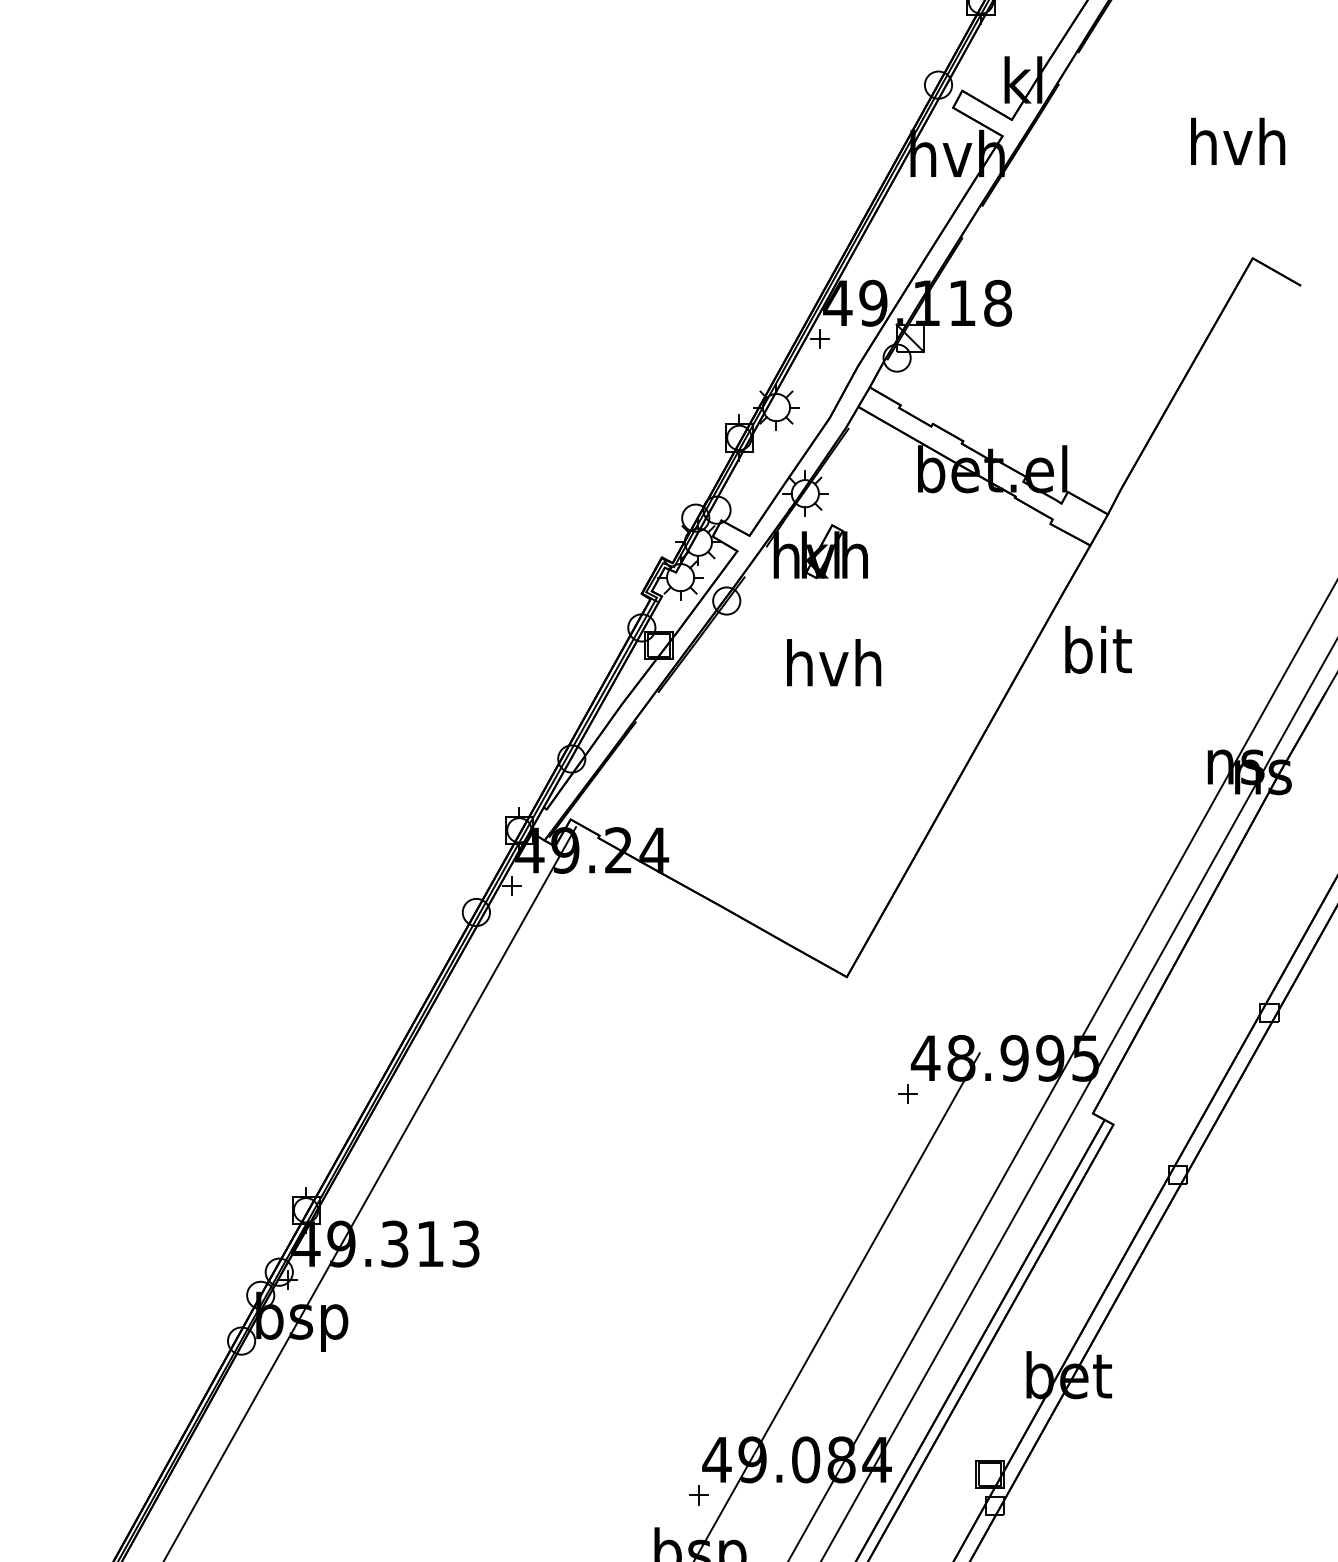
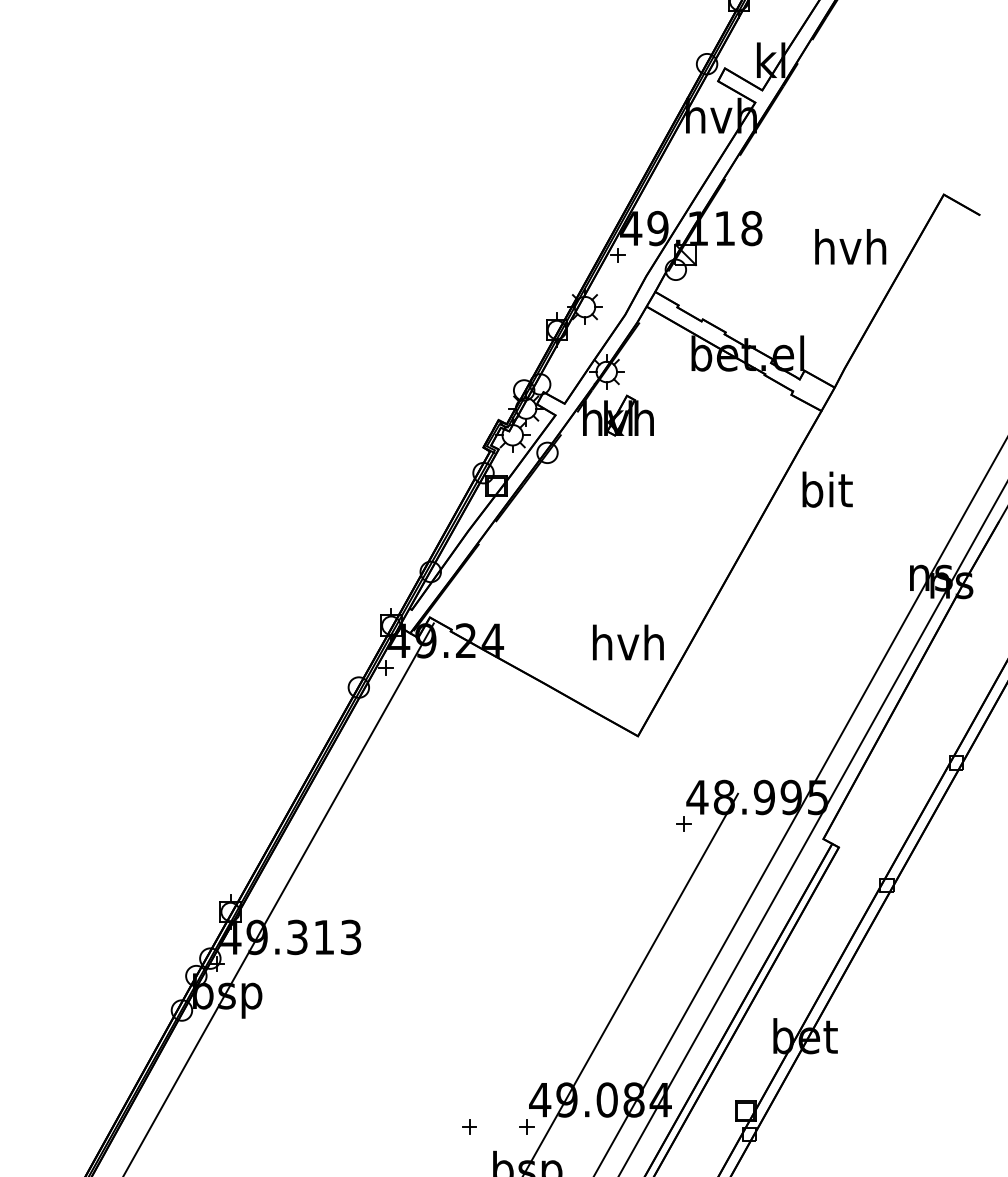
text: (1238, 140) -> (850, 246), moved
text: (834, 662) -> (628, 642), moved
part: (622, 1495) -> (468, 1126), added

